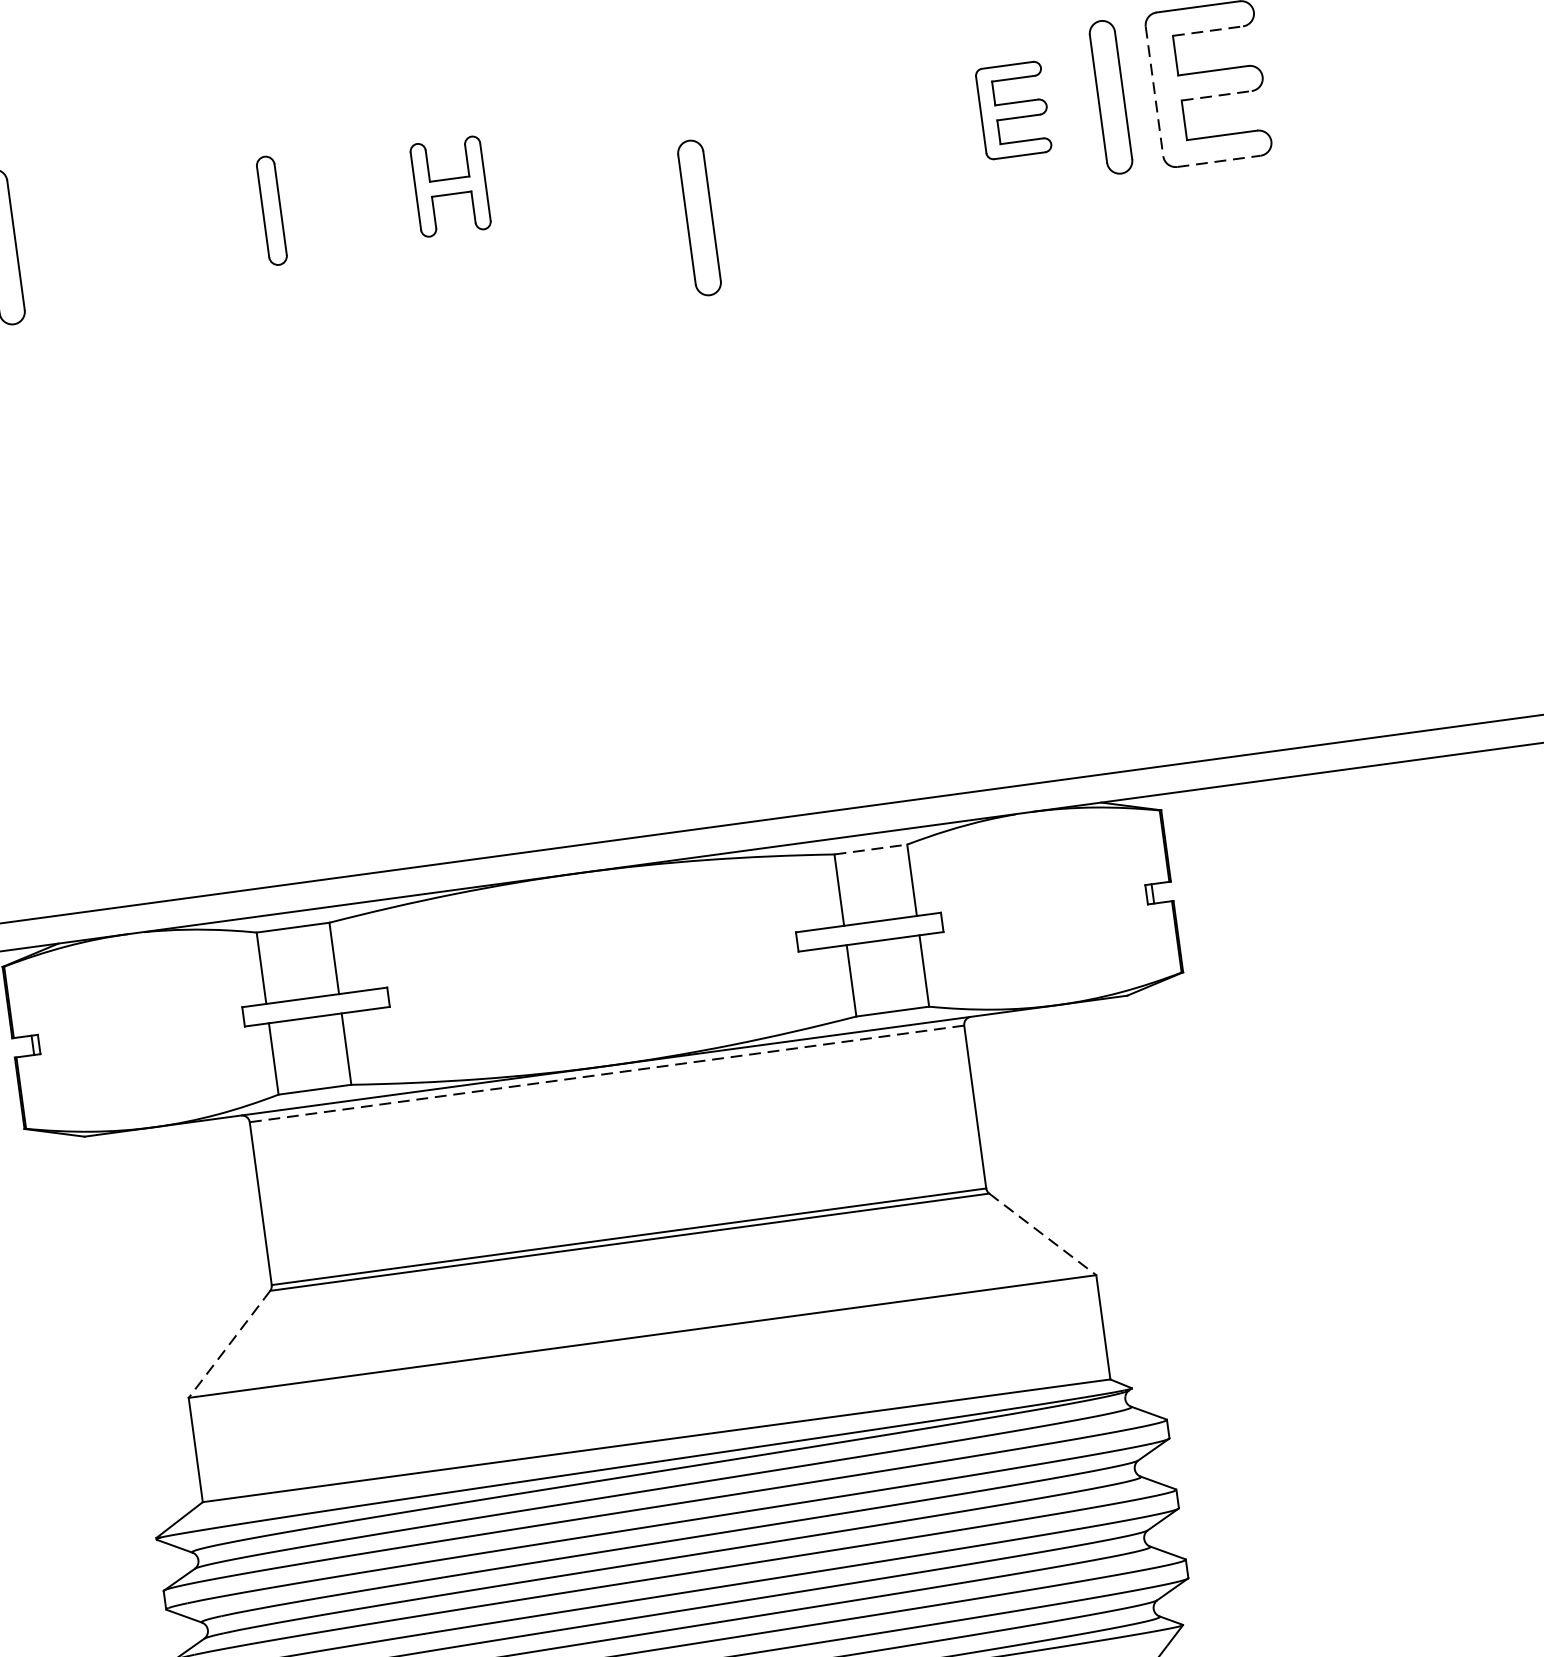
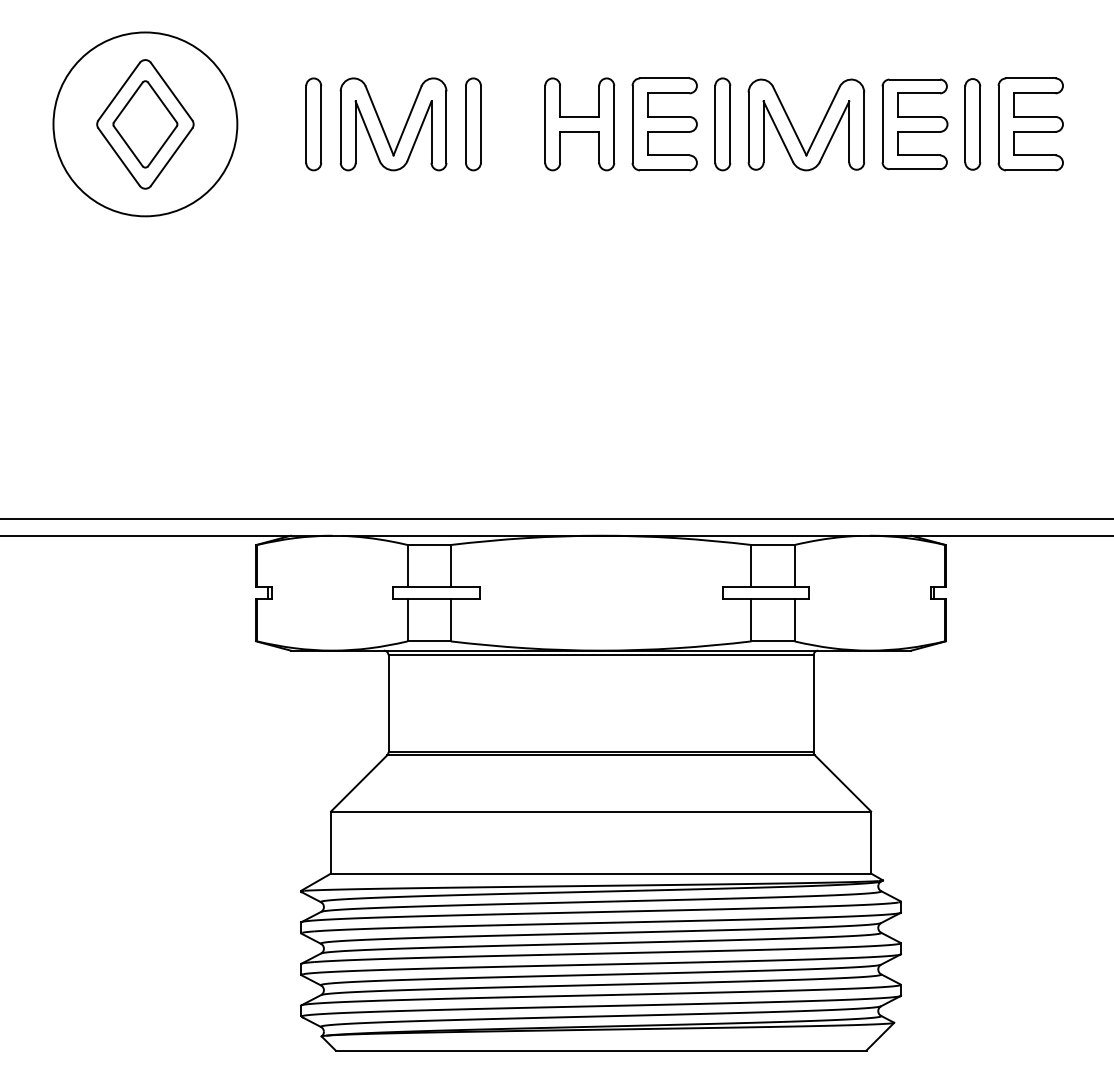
line: (1207, 31) -> (1034, 93), dashed -> solid
line: (1154, 91) -> (998, 124), dashed -> solid
line: (1216, 95) -> (1034, 131), dashed -> solid
part: (1013, 110) -> (914, 124), size x1.67
part: (814, 147) -> (795, 130), added
line: (1218, 161) -> (1030, 170), dashed -> solid
part: (592, 167) -> (664, 124), added
part: (450, 186) -> (579, 124), size x1.67
part: (271, 210) -> (473, 124), size x1.43
part: (699, 218) -> (722, 124), moved
part: (123, 239) -> (384, 129), added
line: (871, 848) -> (773, 544), dashed -> solid
line: (607, 1074) -> (601, 655), dashed -> solid
line: (1043, 1234) -> (843, 783), dashed -> solid
line: (230, 1344) -> (359, 783), dashed -> solid

